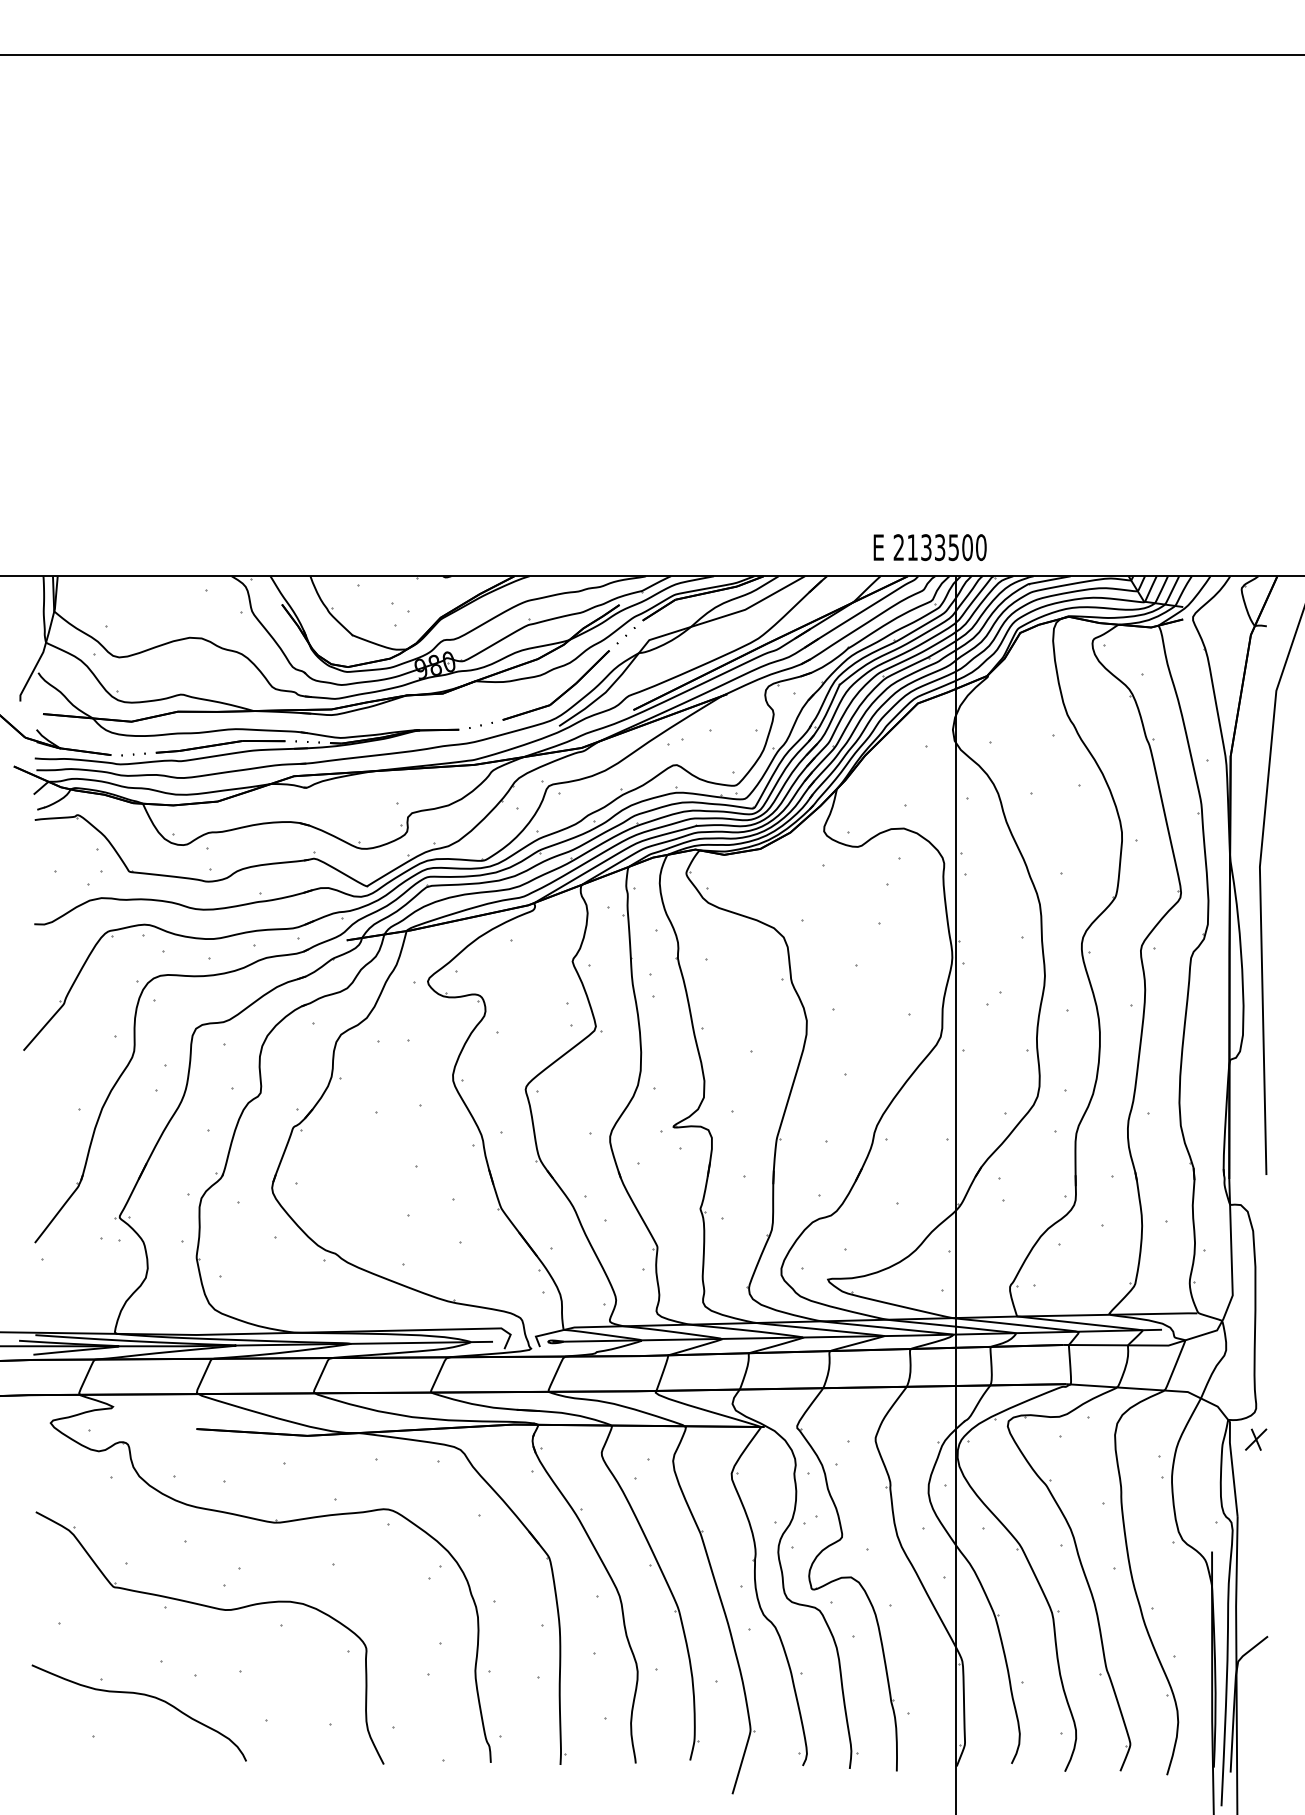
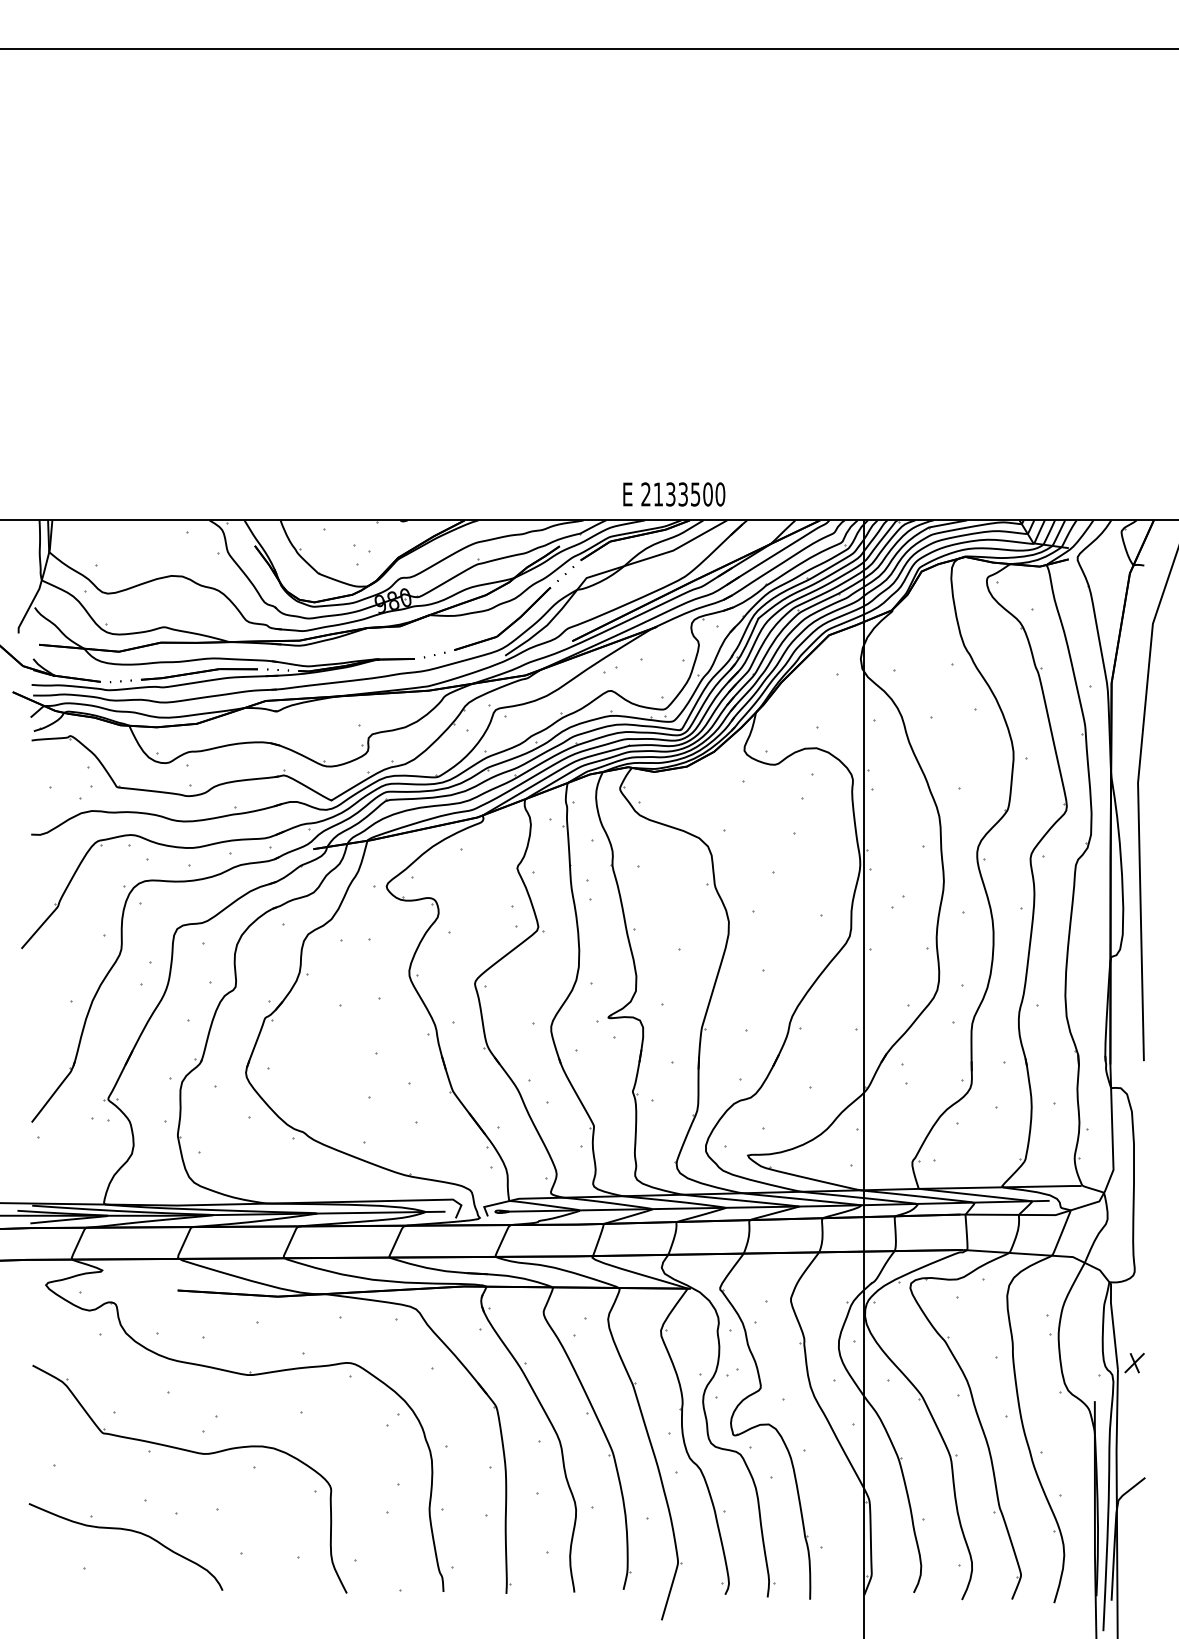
text: (930, 547) -> (674, 494), moved
part: (1255, 1440) -> (1134, 1363), moved

